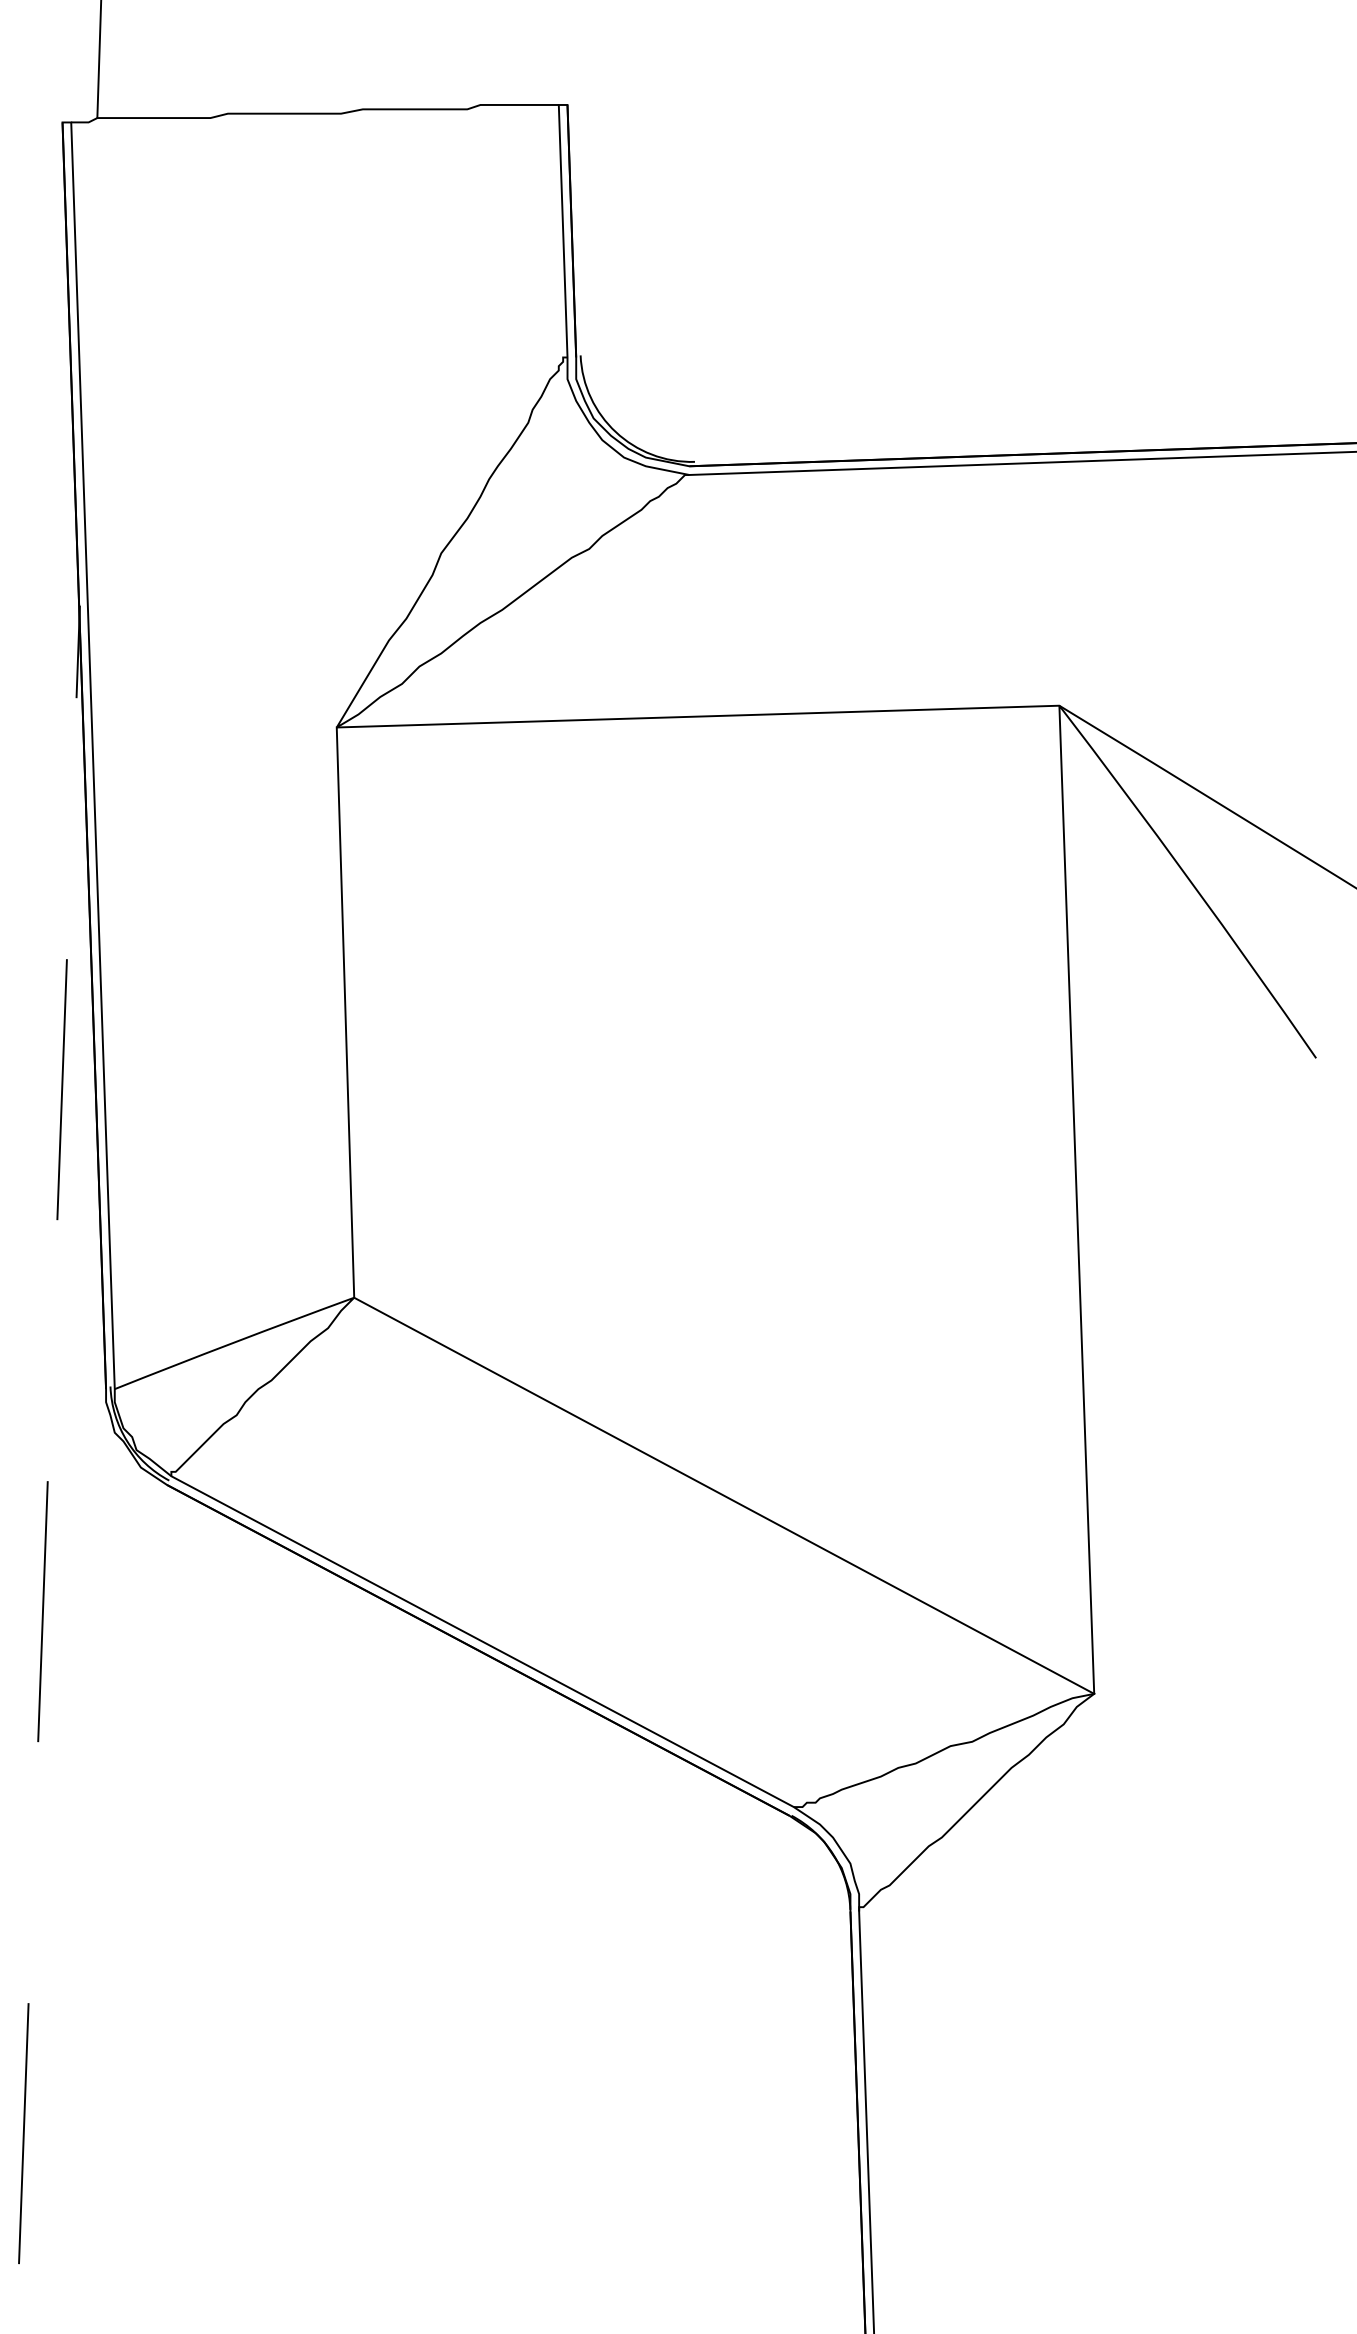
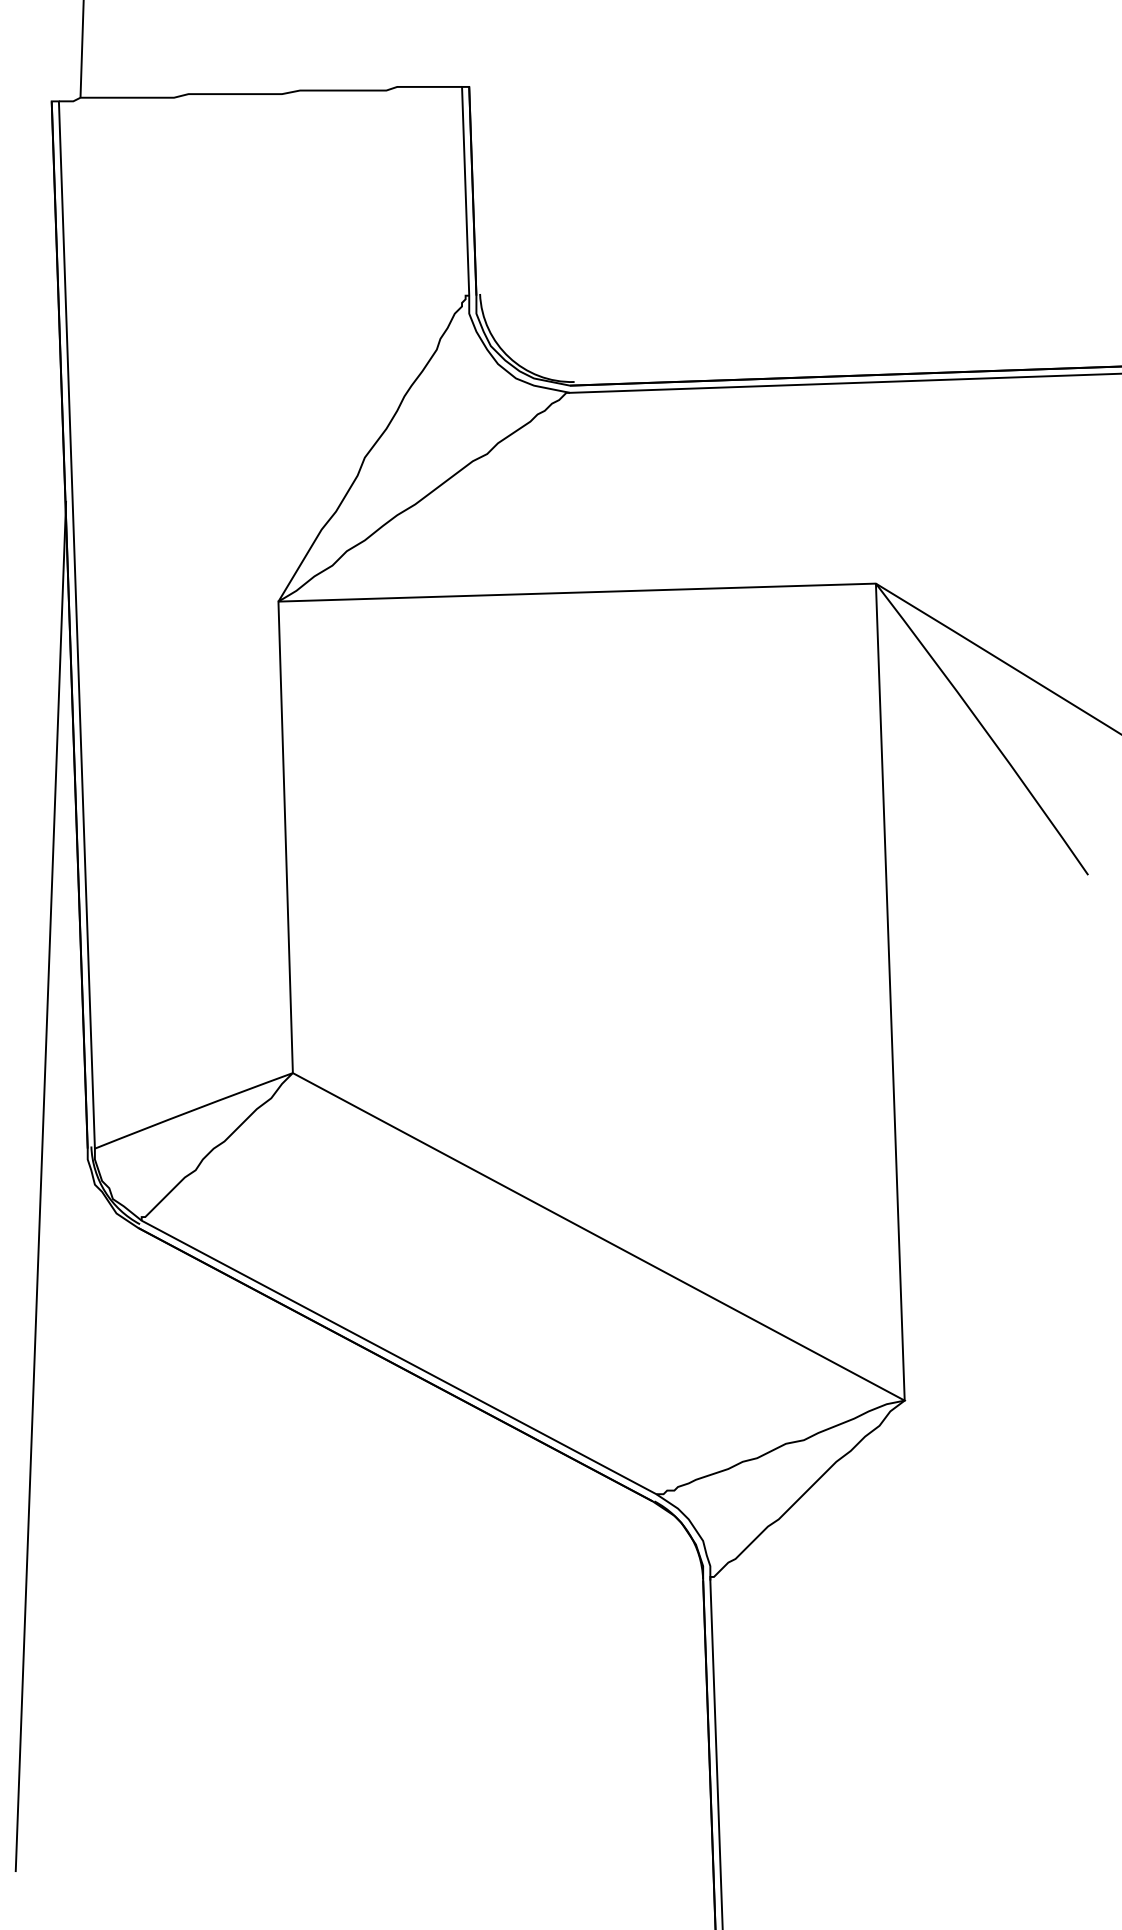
line: (48, 1433) -> (40, 1185), dashed -> solid

